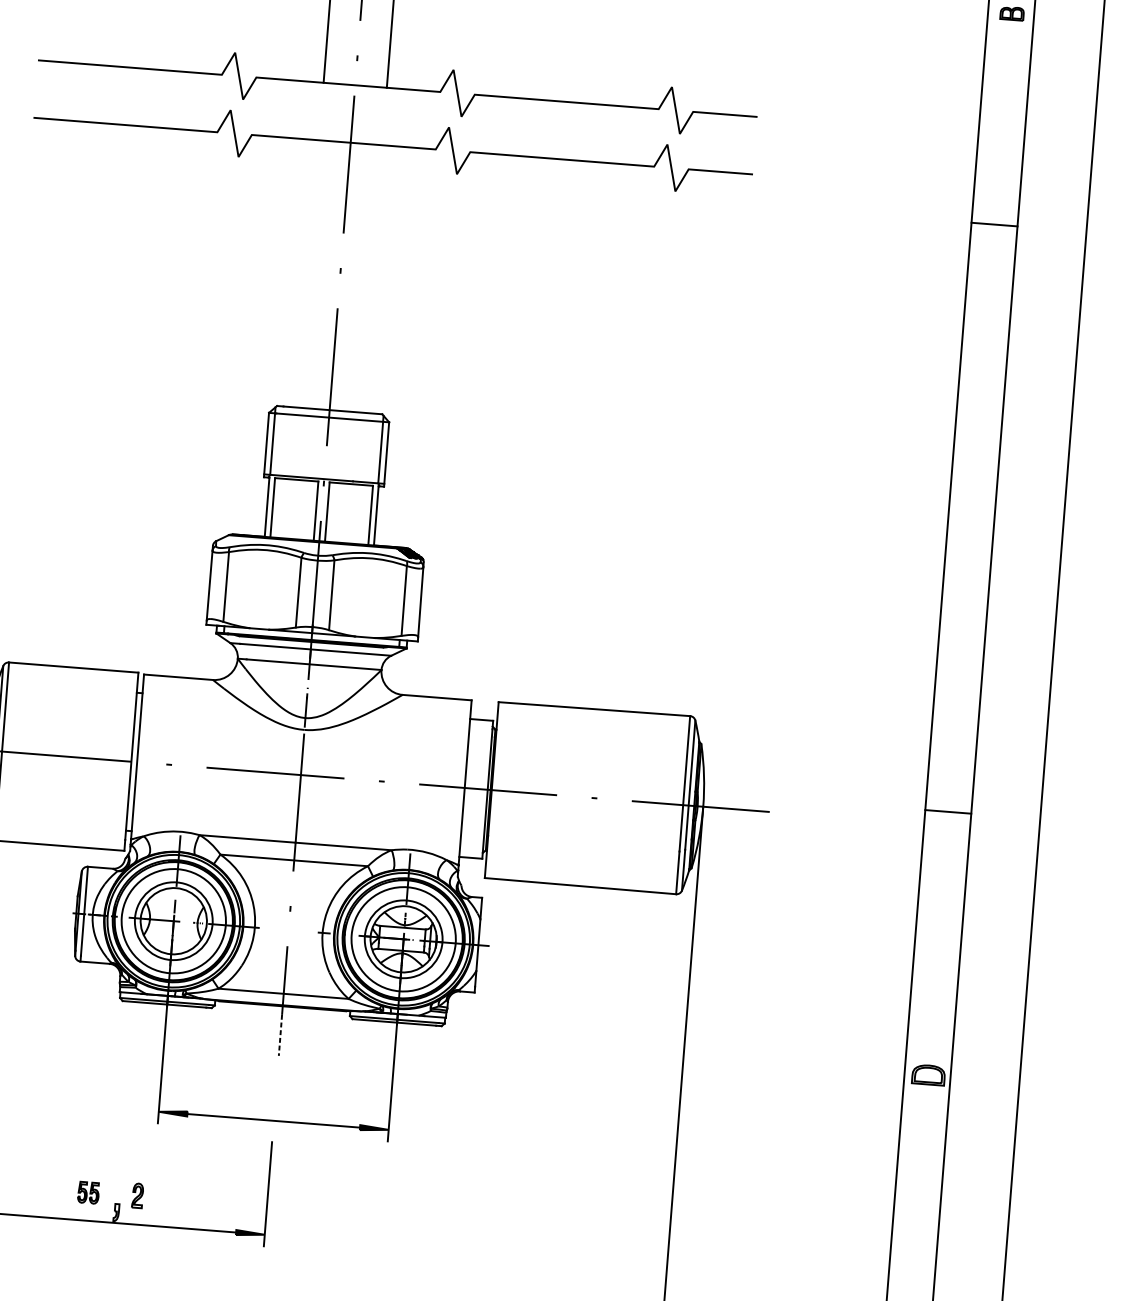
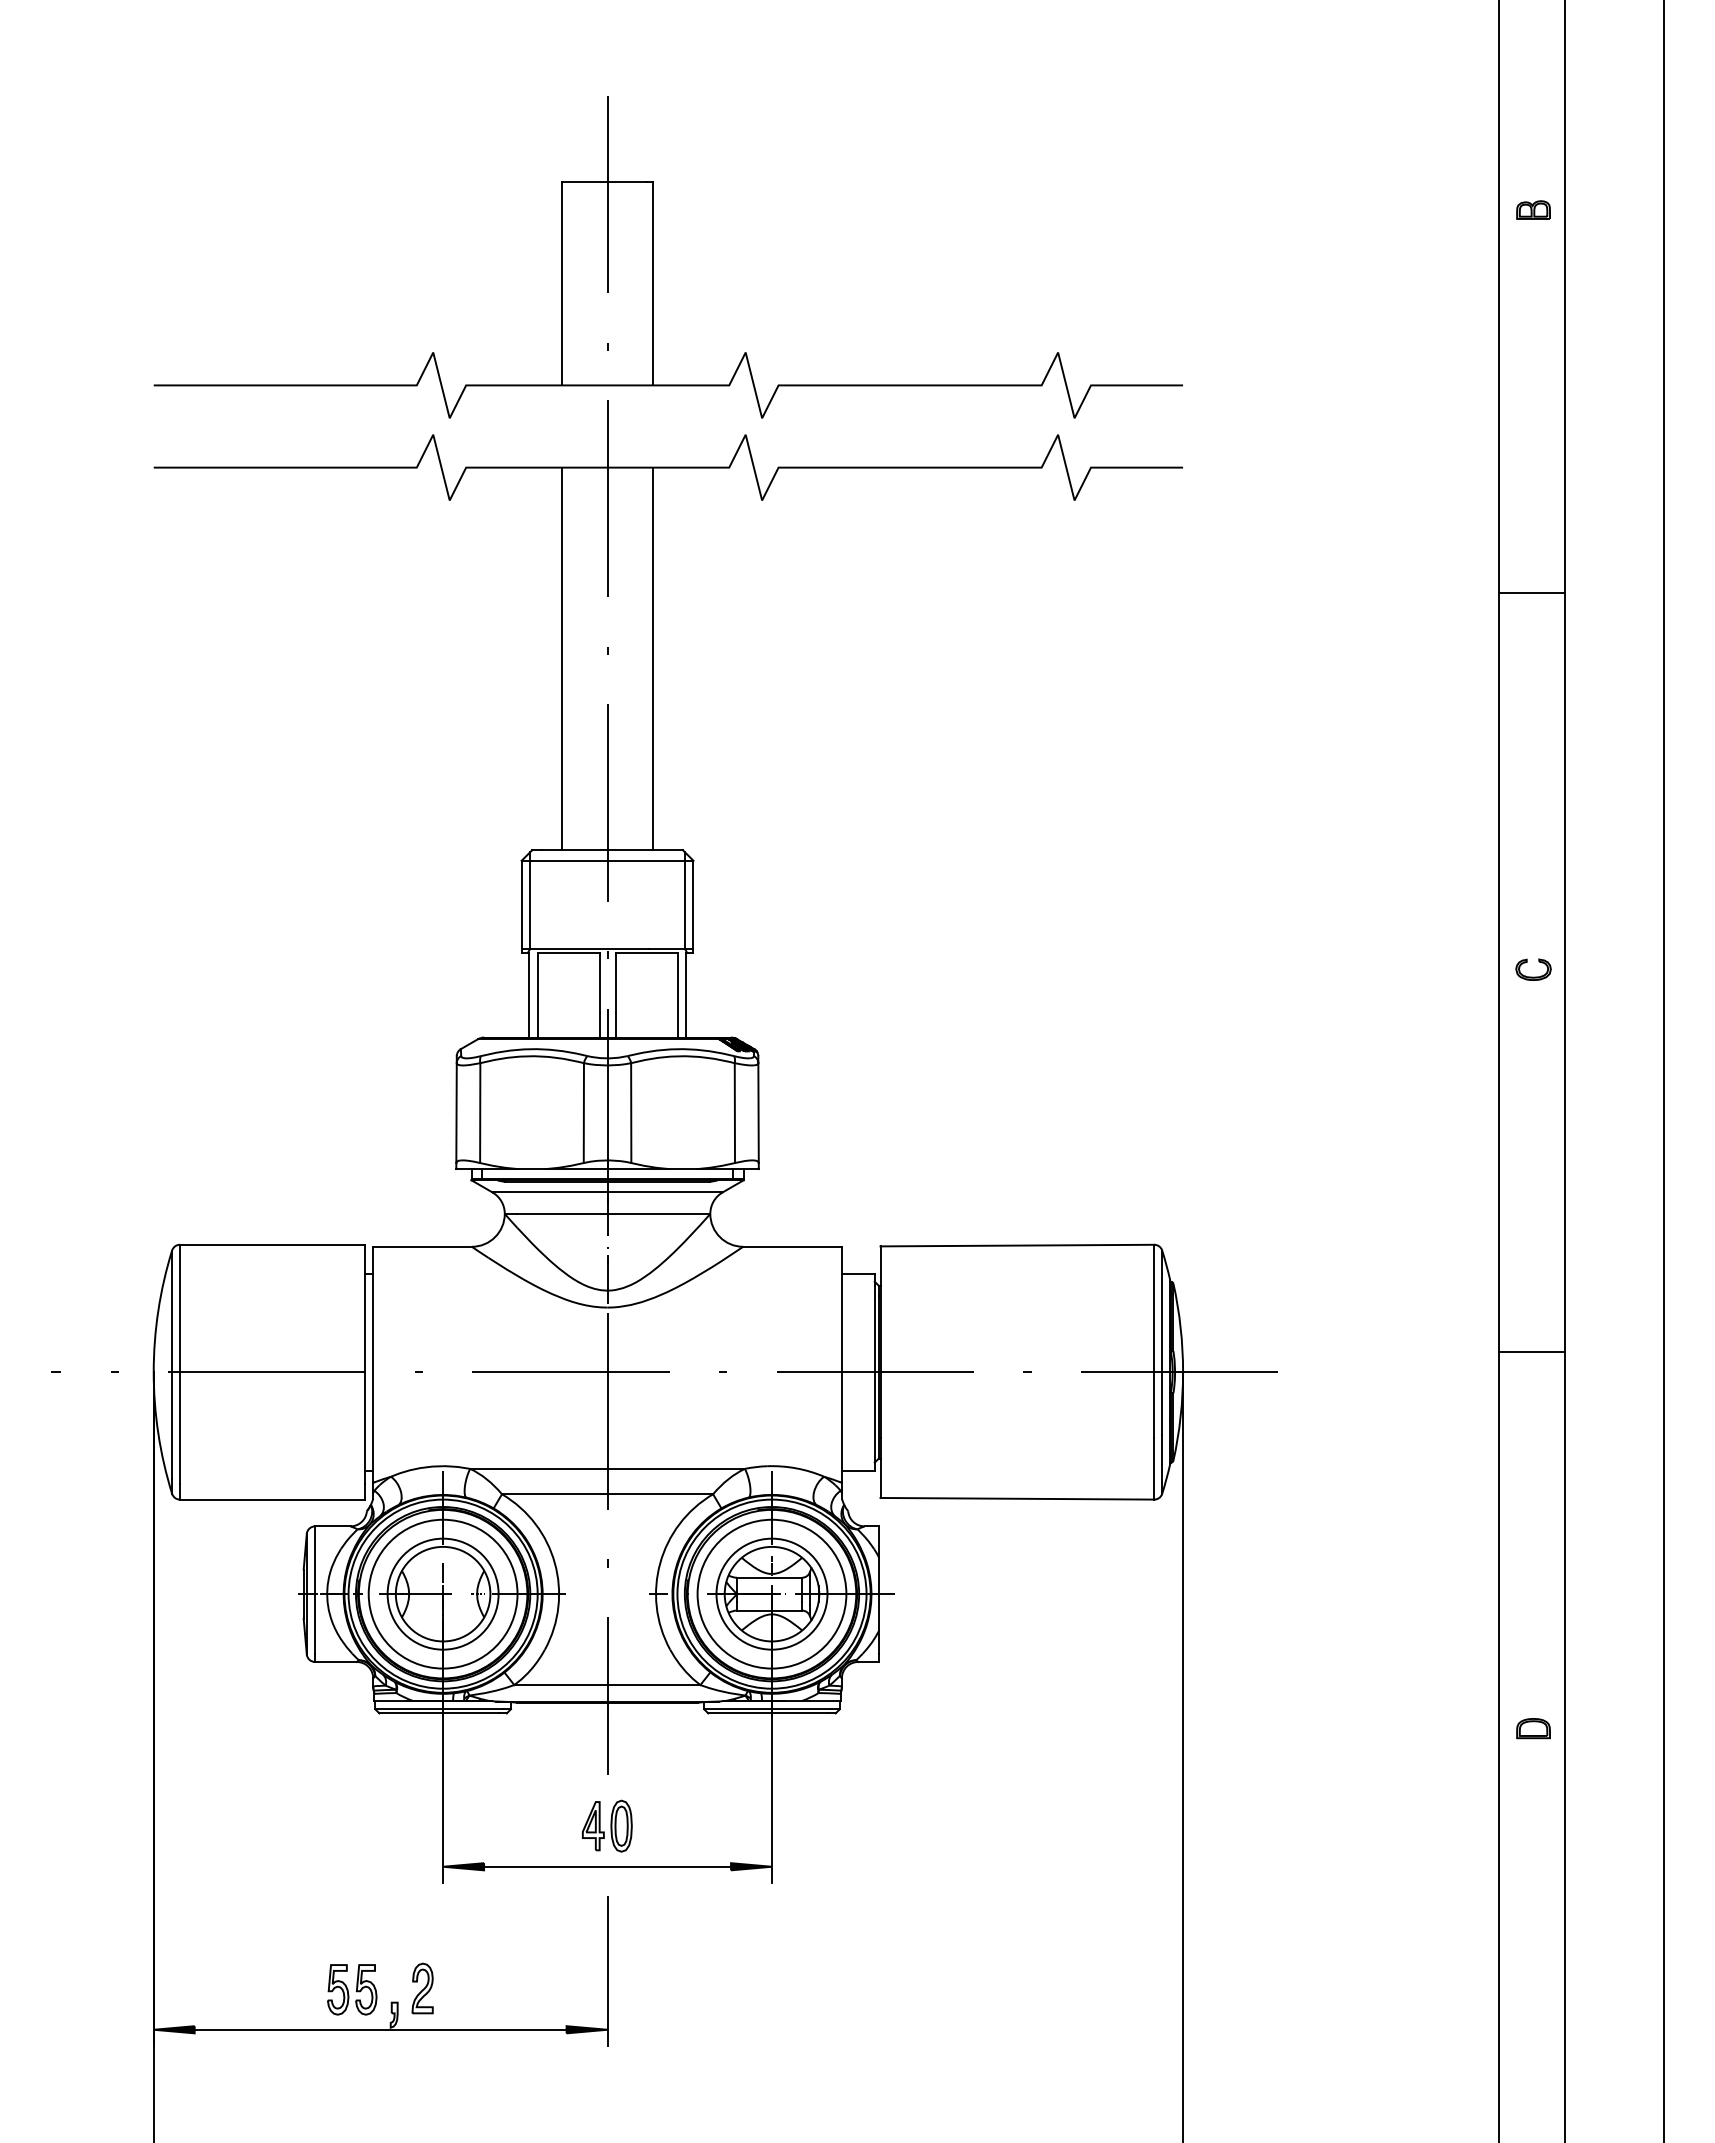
line: (994, 224) -> (1531, 592), moved
line: (308, 273) -> (562, 658), added
line: (371, 278) -> (652, 658), added
part: (969, 549) -> (1533, 976), added
line: (280, 1036) -> (607, 1745), dashed -> solid
part: (928, 1075) -> (1533, 1728), size x0.71
part: (275, 1091) -> (607, 1825), added
part: (88, 1192) -> (352, 1989), size x1.67
part: (137, 1195) -> (422, 1988), size x1.43

